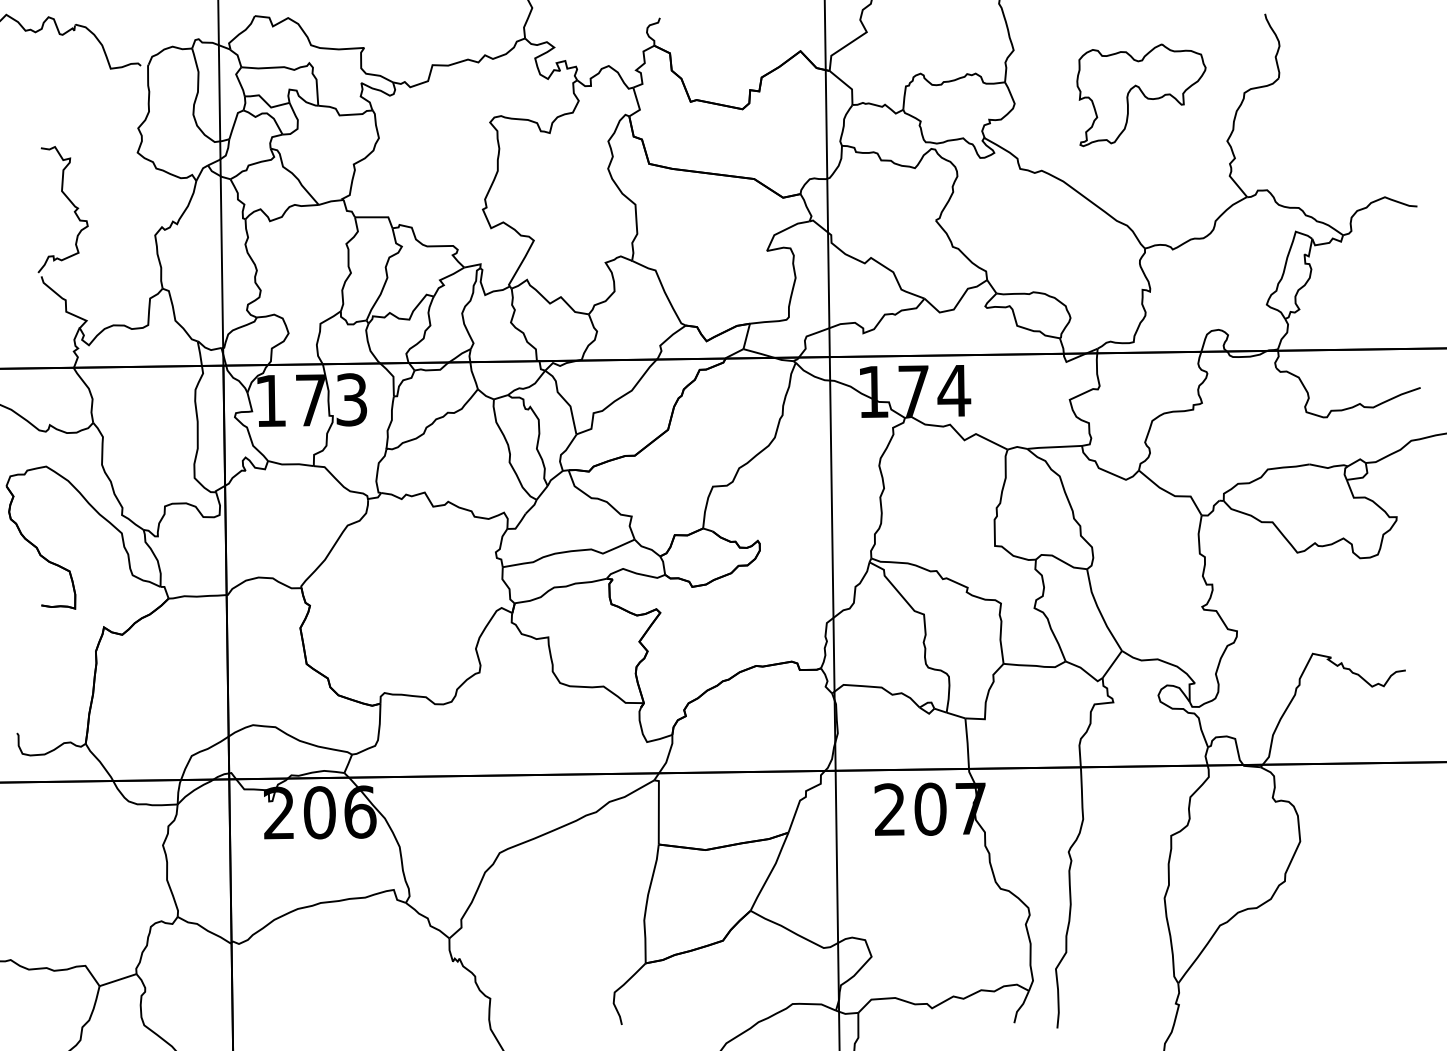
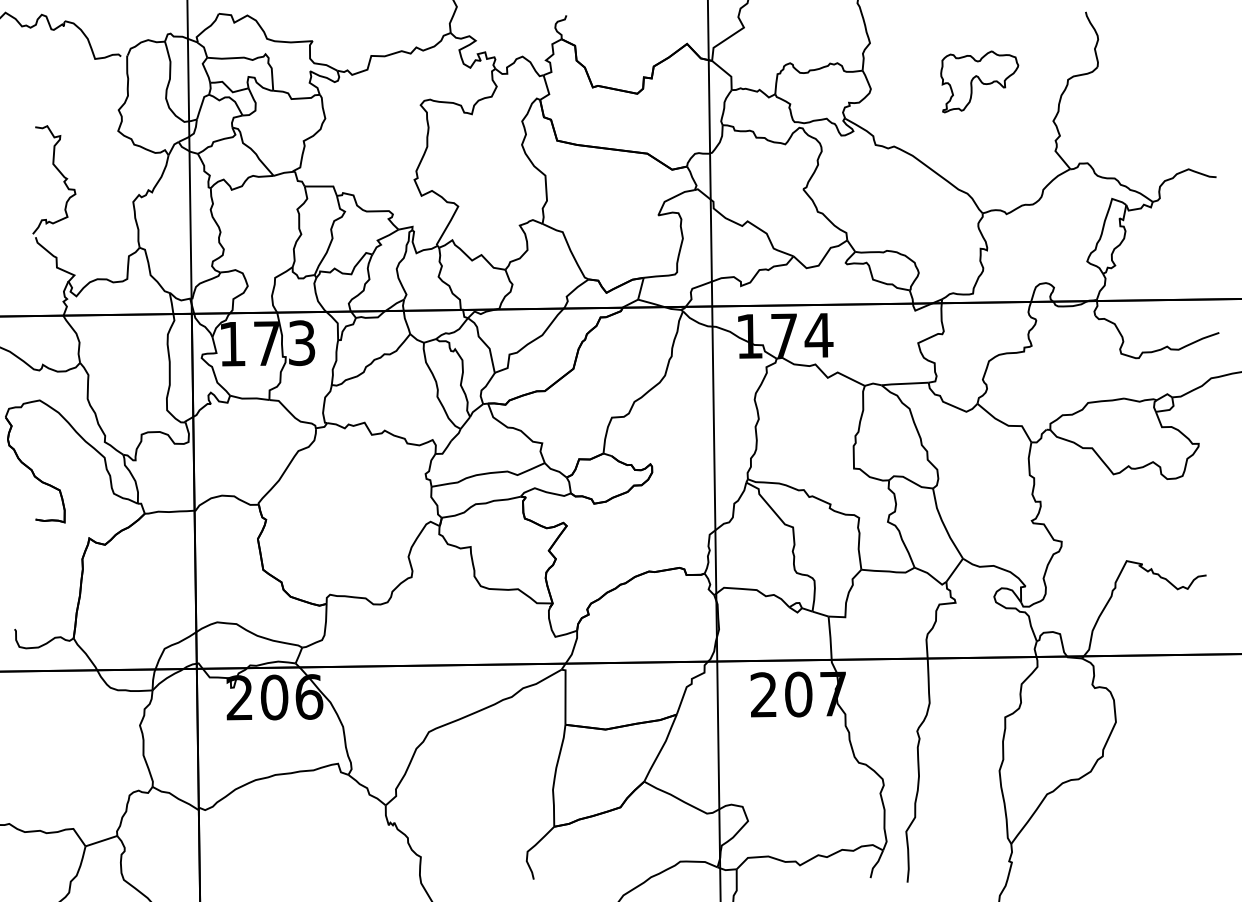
part: (1141, 95) -> (979, 81), size x0.7

